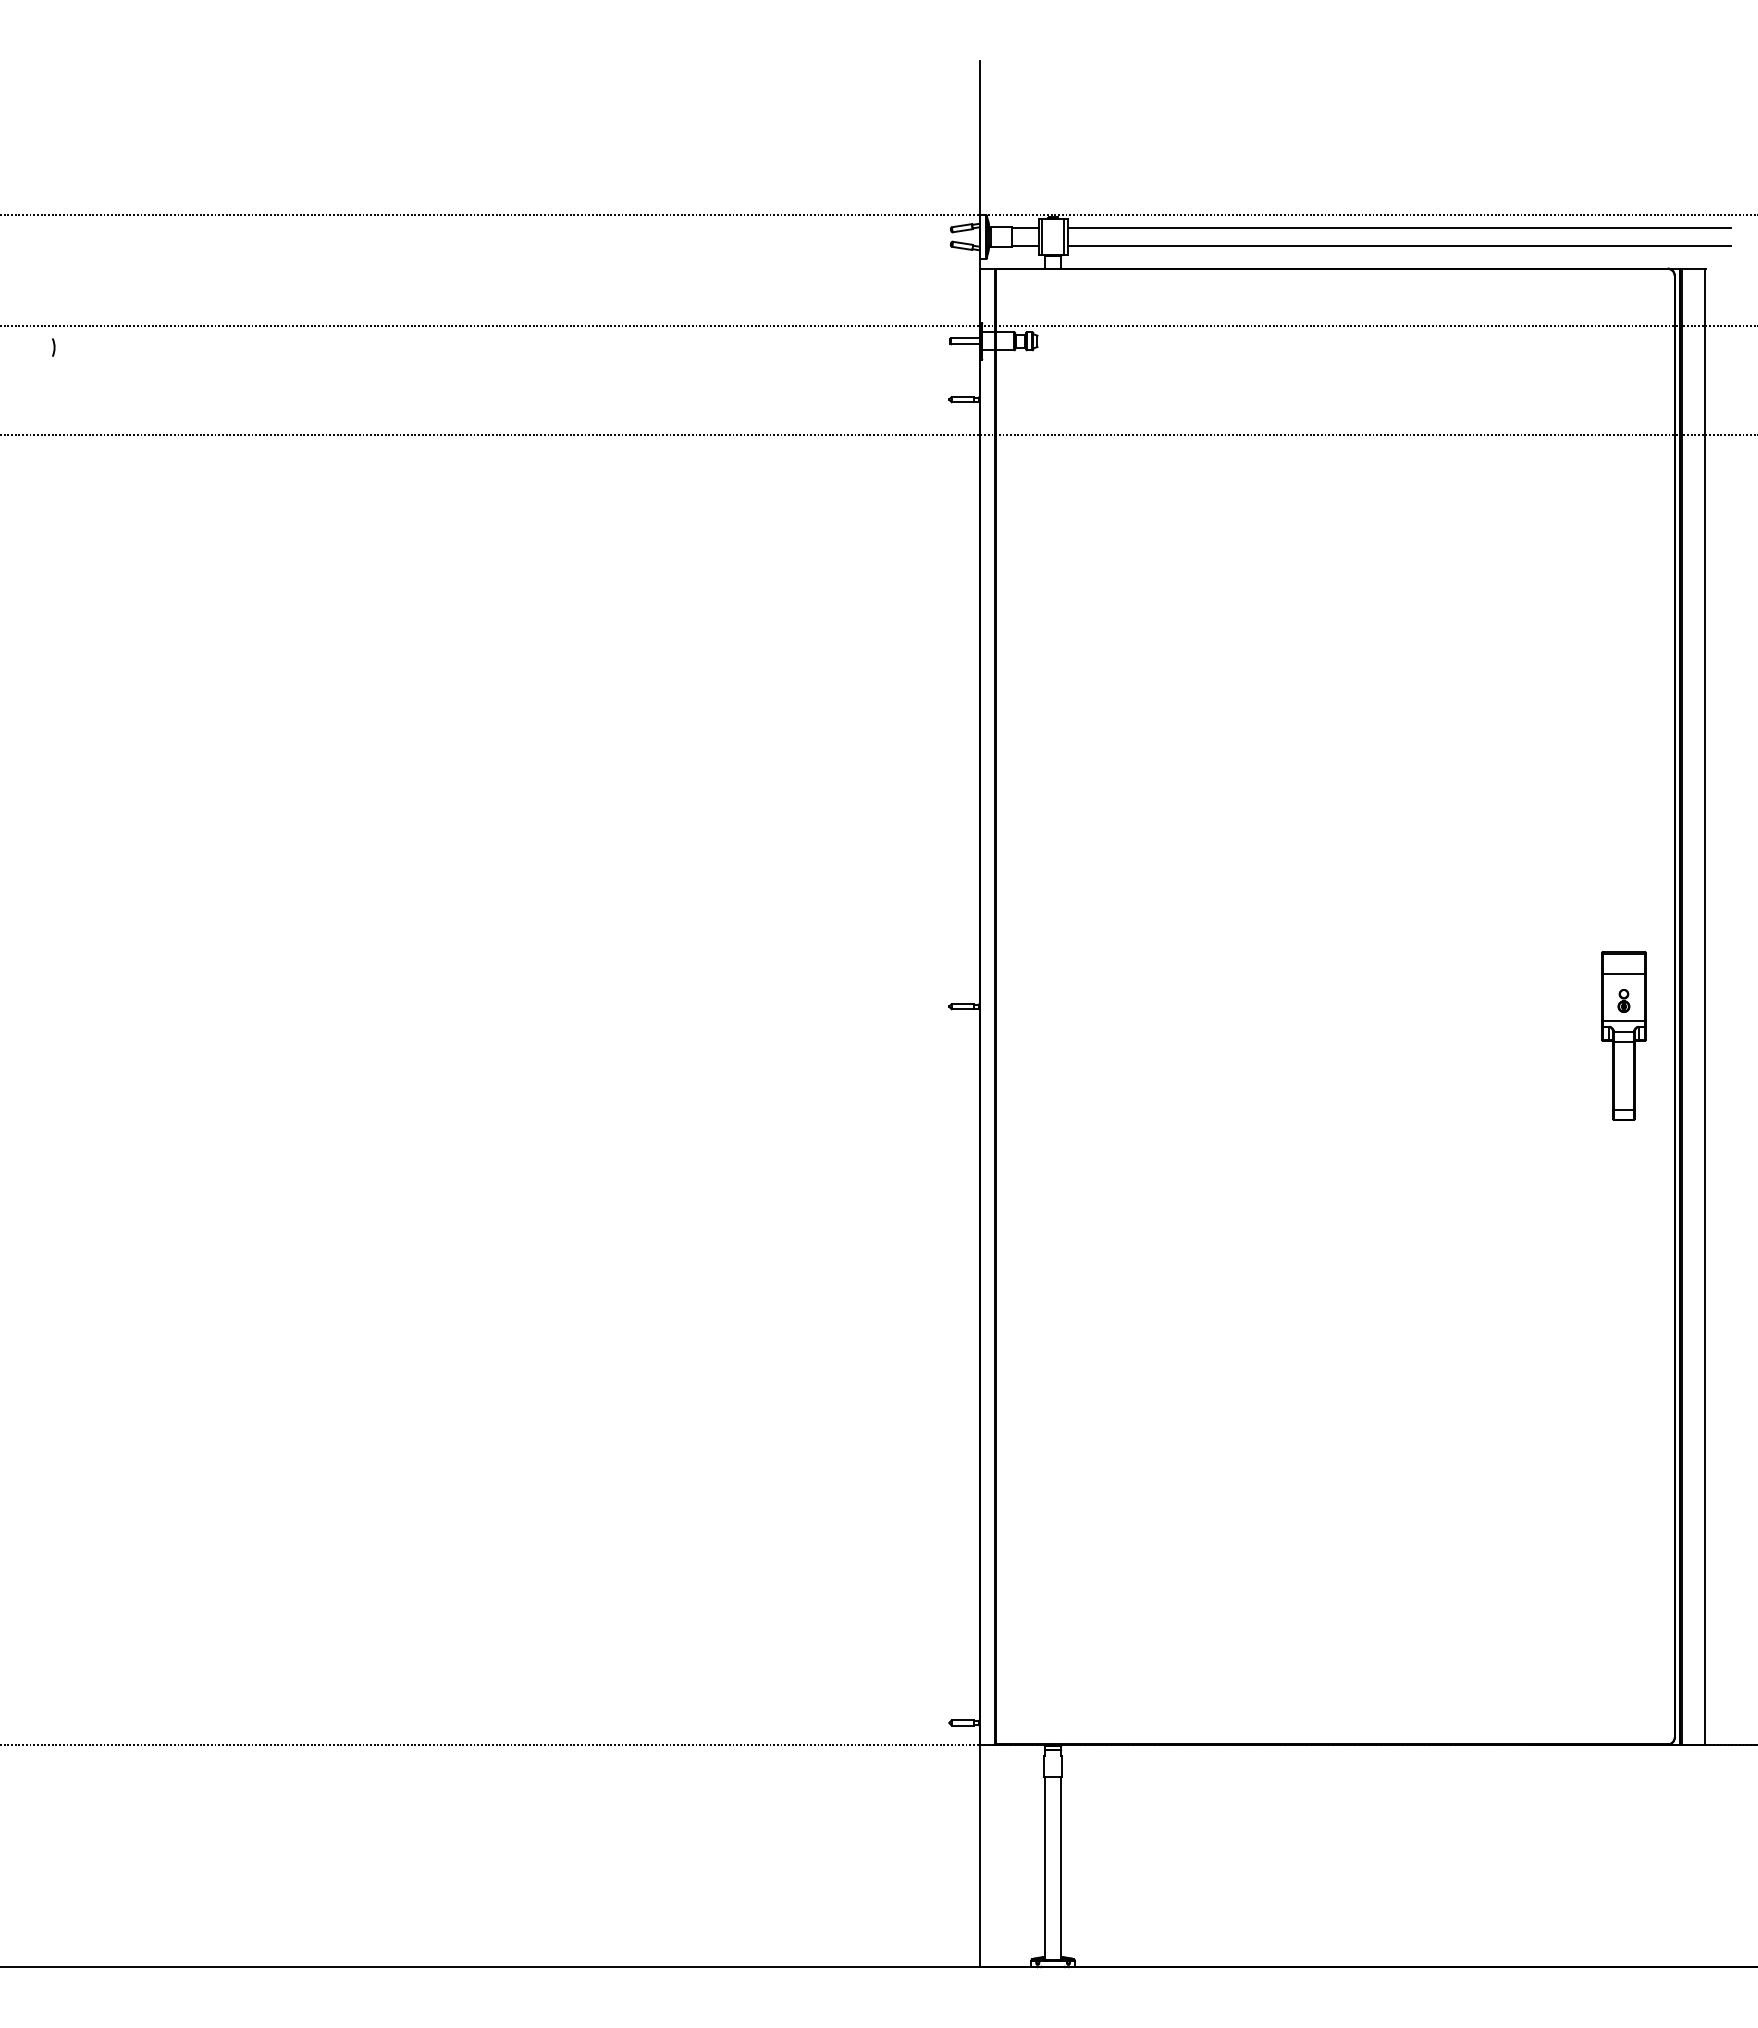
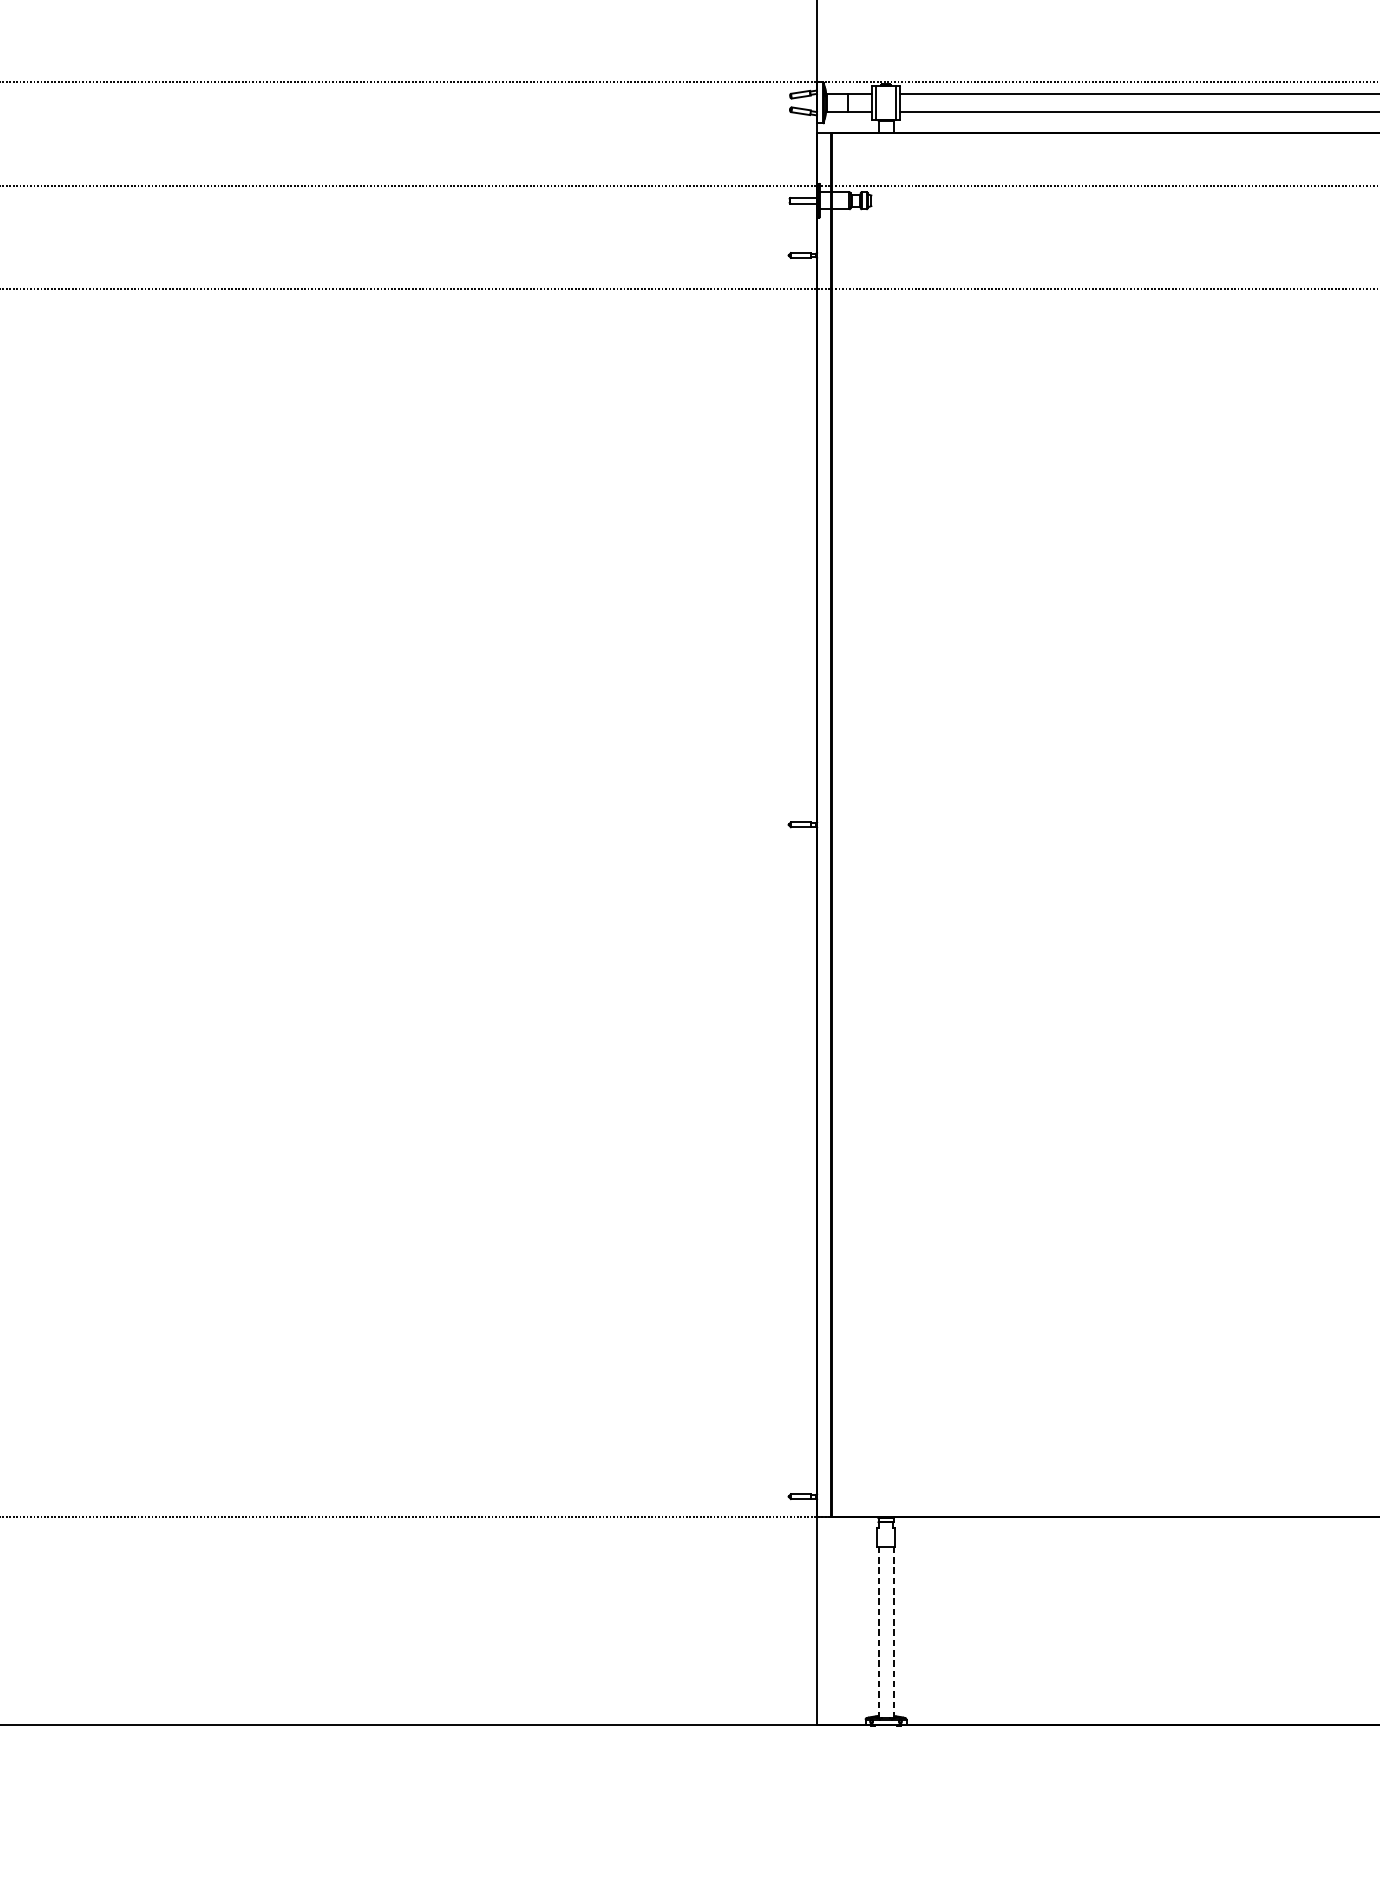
line: (1045, 1867) -> (878, 1632), solid -> dashed
line: (1061, 1867) -> (893, 1632), solid -> dashed

